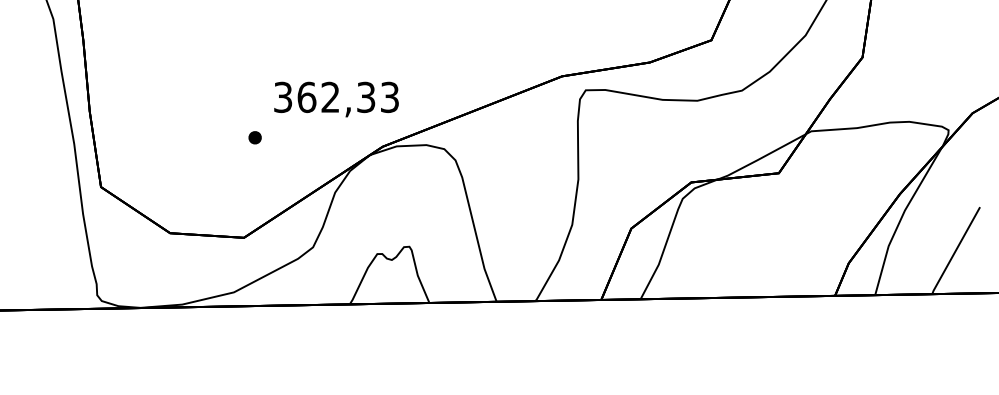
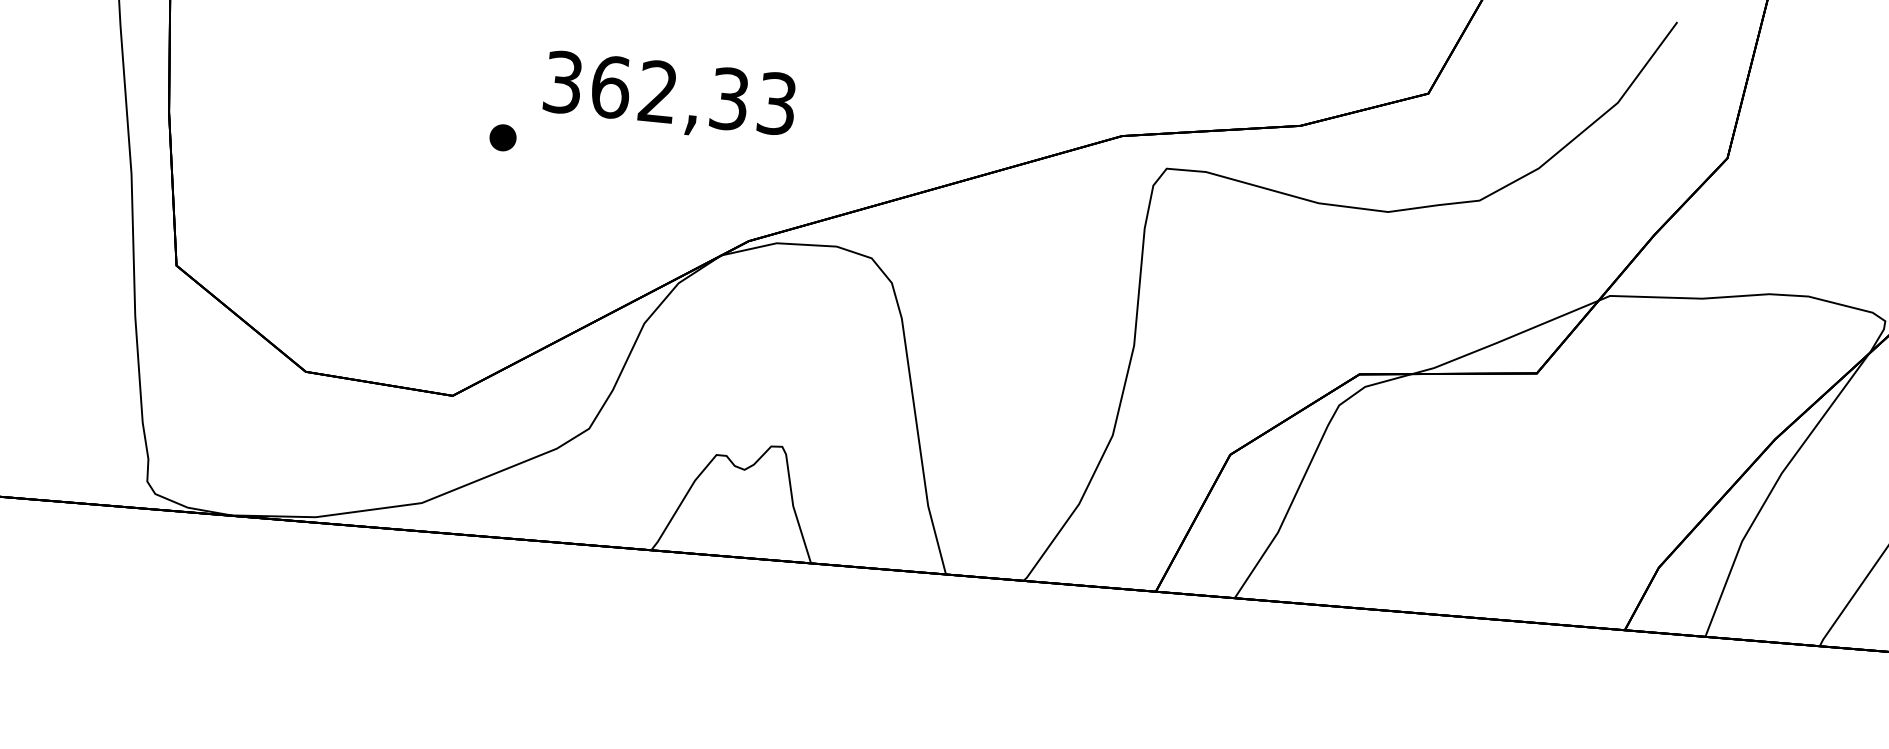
text: (336, 99) -> (669, 97), moved
part: (254, 137) -> (501, 137), moved

